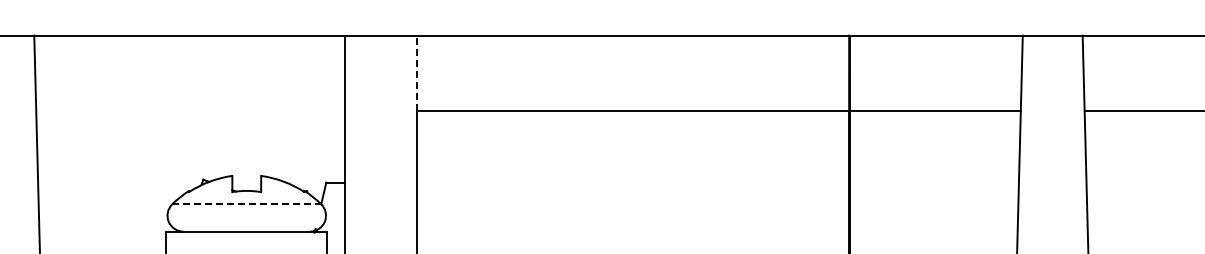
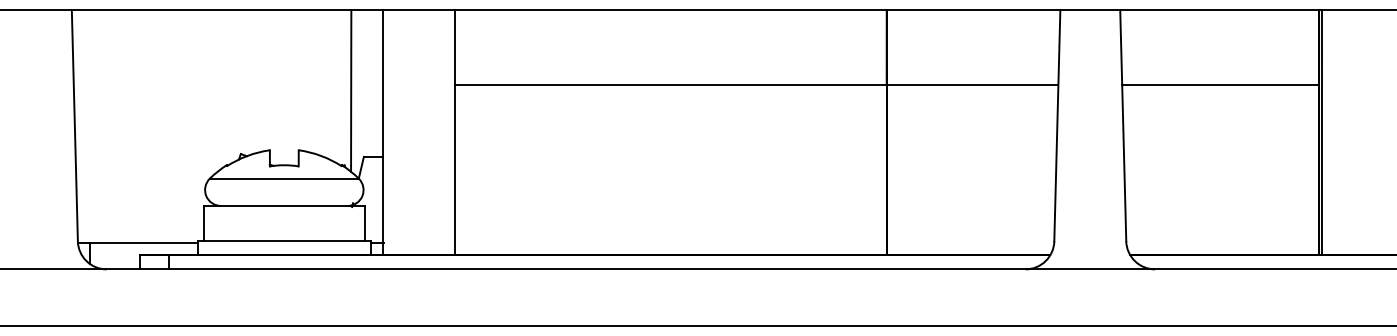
line: (416, 72) -> (454, 46), dashed -> solid
line: (313, 116) -> (351, 90), added
line: (246, 204) -> (284, 178), dashed -> solid

